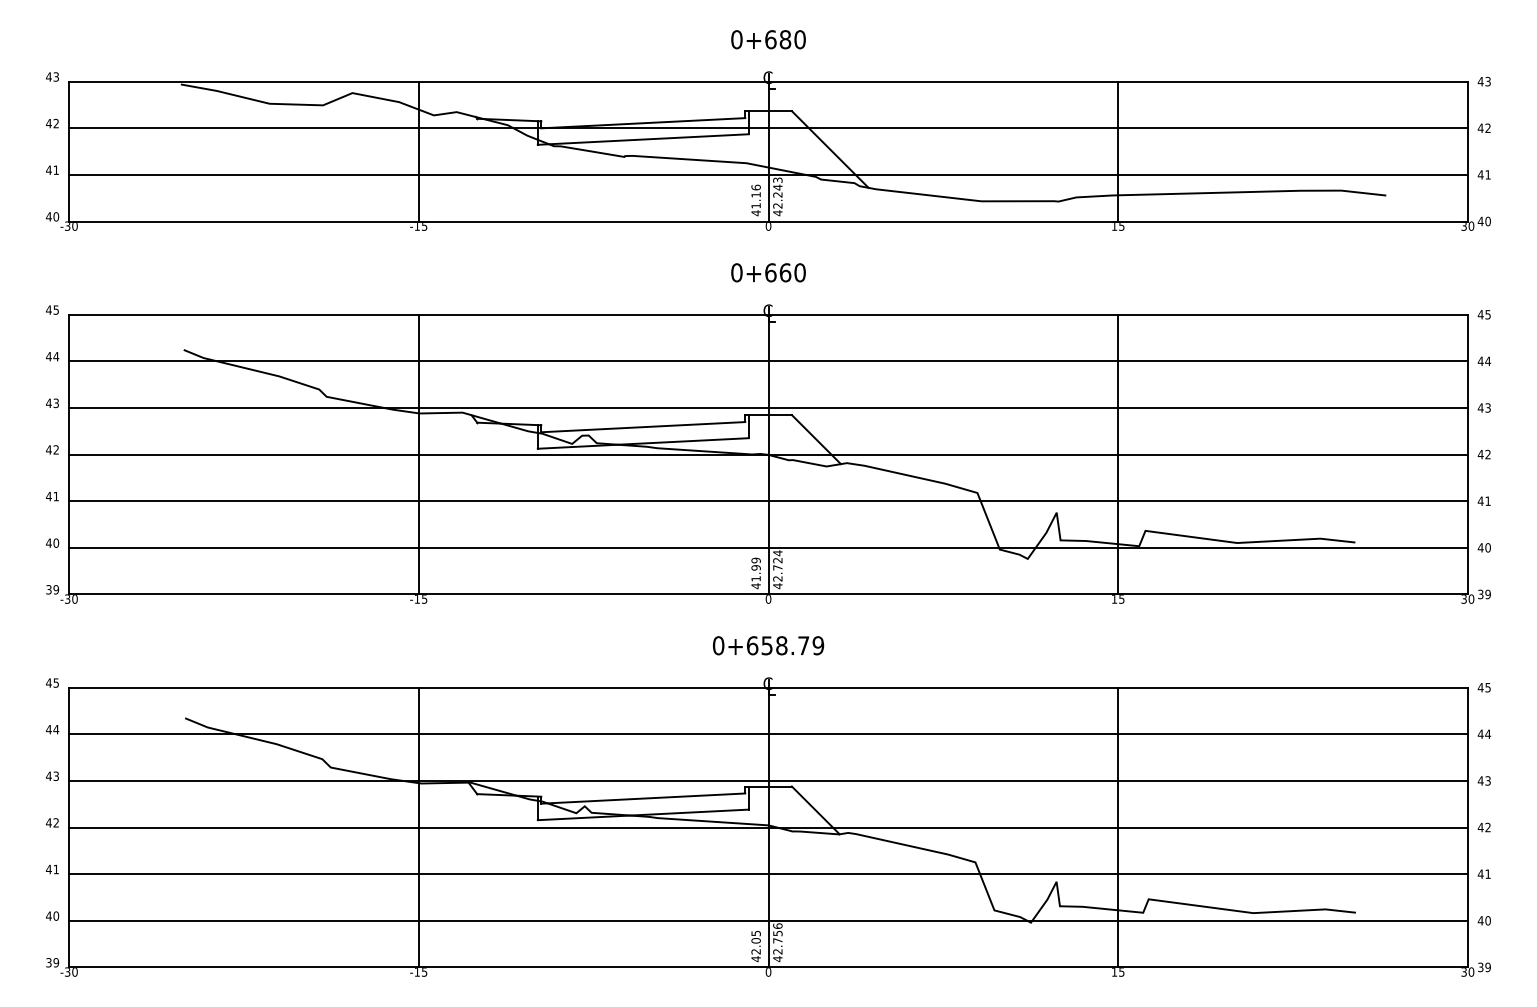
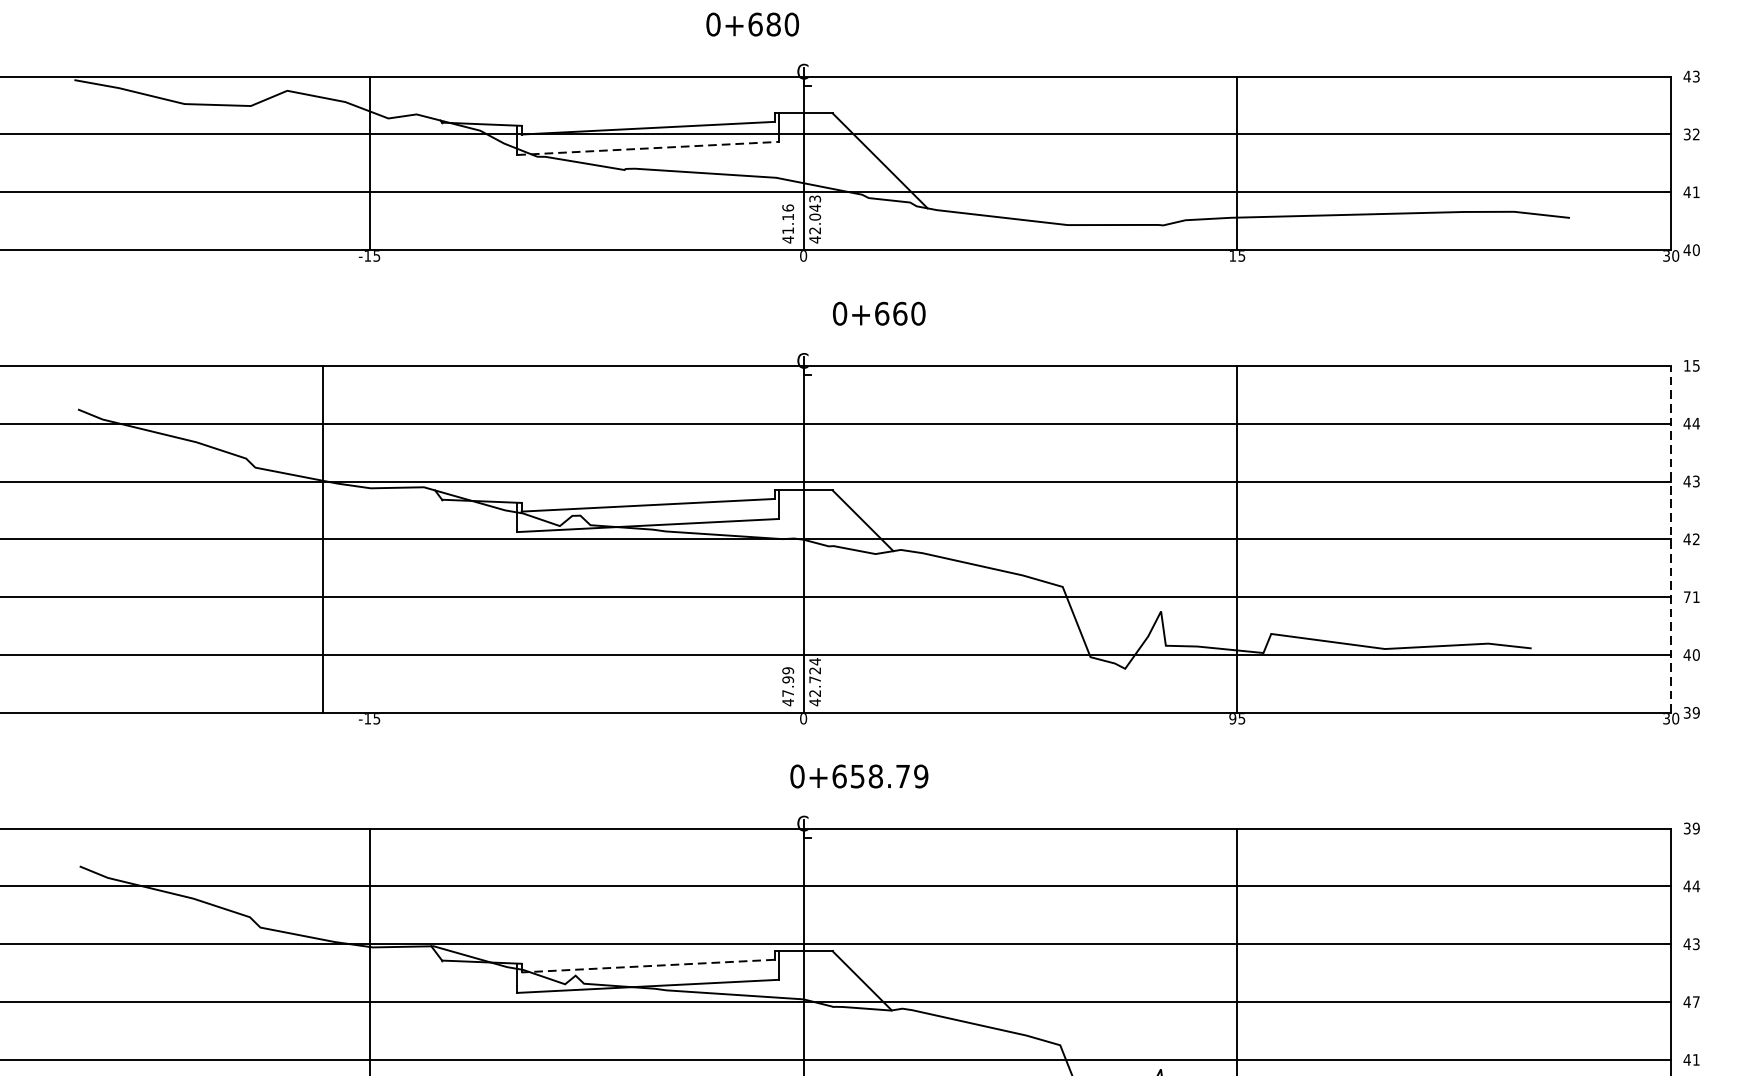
text: (768, 39) -> (752, 24), moved
text: (1480, 128) -> (1686, 134), 42 -> 32
line: (643, 139) -> (648, 148), solid -> dashed
text: (777, 194) -> (814, 216), 42.243 -> 42.043
text: (768, 272) -> (879, 313), moved
text: (1480, 314) -> (1686, 365), 45 -> 15
line: (418, 454) -> (322, 539), moved
line: (1467, 454) -> (1670, 539), solid -> dashed
text: (1480, 500) -> (1686, 596), 41 -> 71
text: (755, 578) -> (787, 693), 41.99 -> 47.99
text: (1114, 599) -> (1232, 719), 15 -> 95
text: (768, 645) -> (859, 776), moved
text: (1483, 687) -> (1690, 828), 45 -> 39
line: (642, 798) -> (647, 966), solid -> dashed
text: (1487, 827) -> (1695, 1001), 42 -> 47

